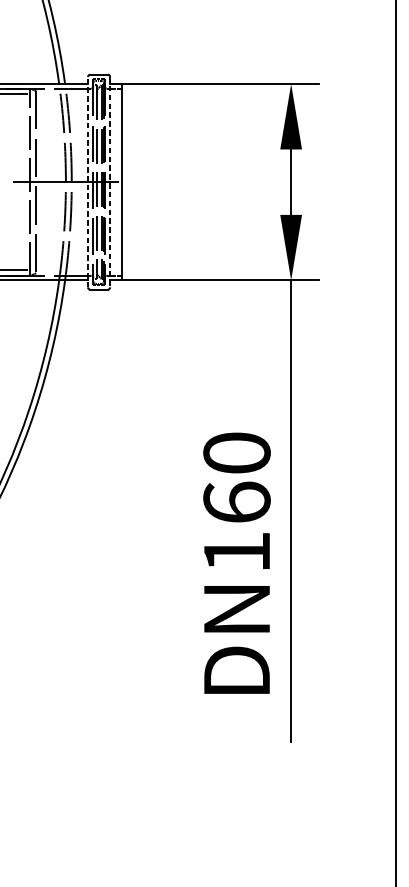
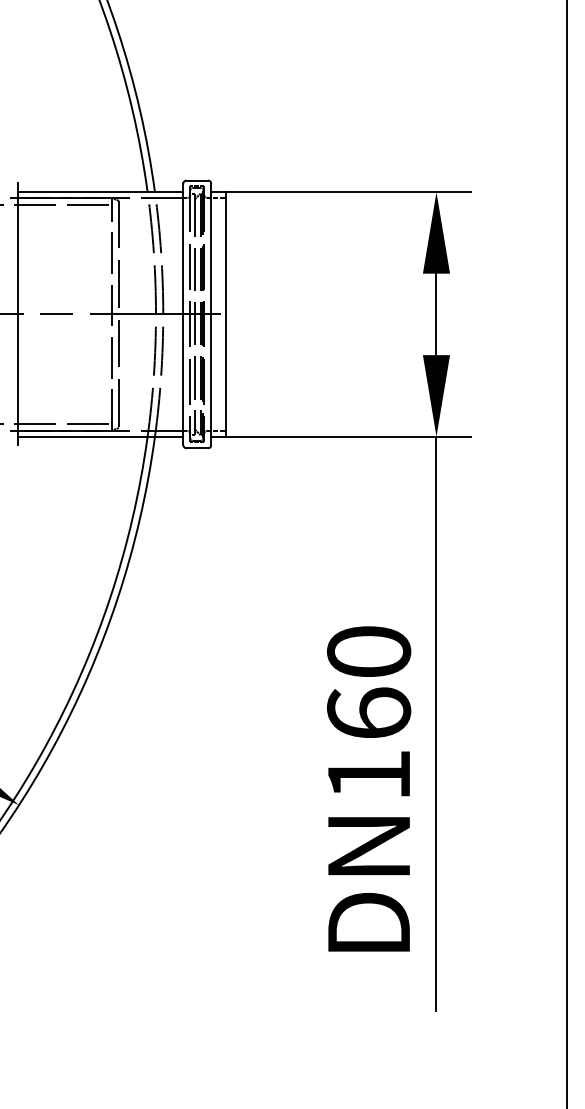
line: (88, 182) -> (183, 314), dashed -> solid
line: (110, 182) -> (211, 314), dashed -> solid

